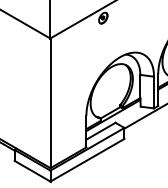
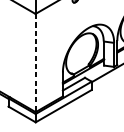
line: (50, 103) -> (35, 63), solid -> dashed

